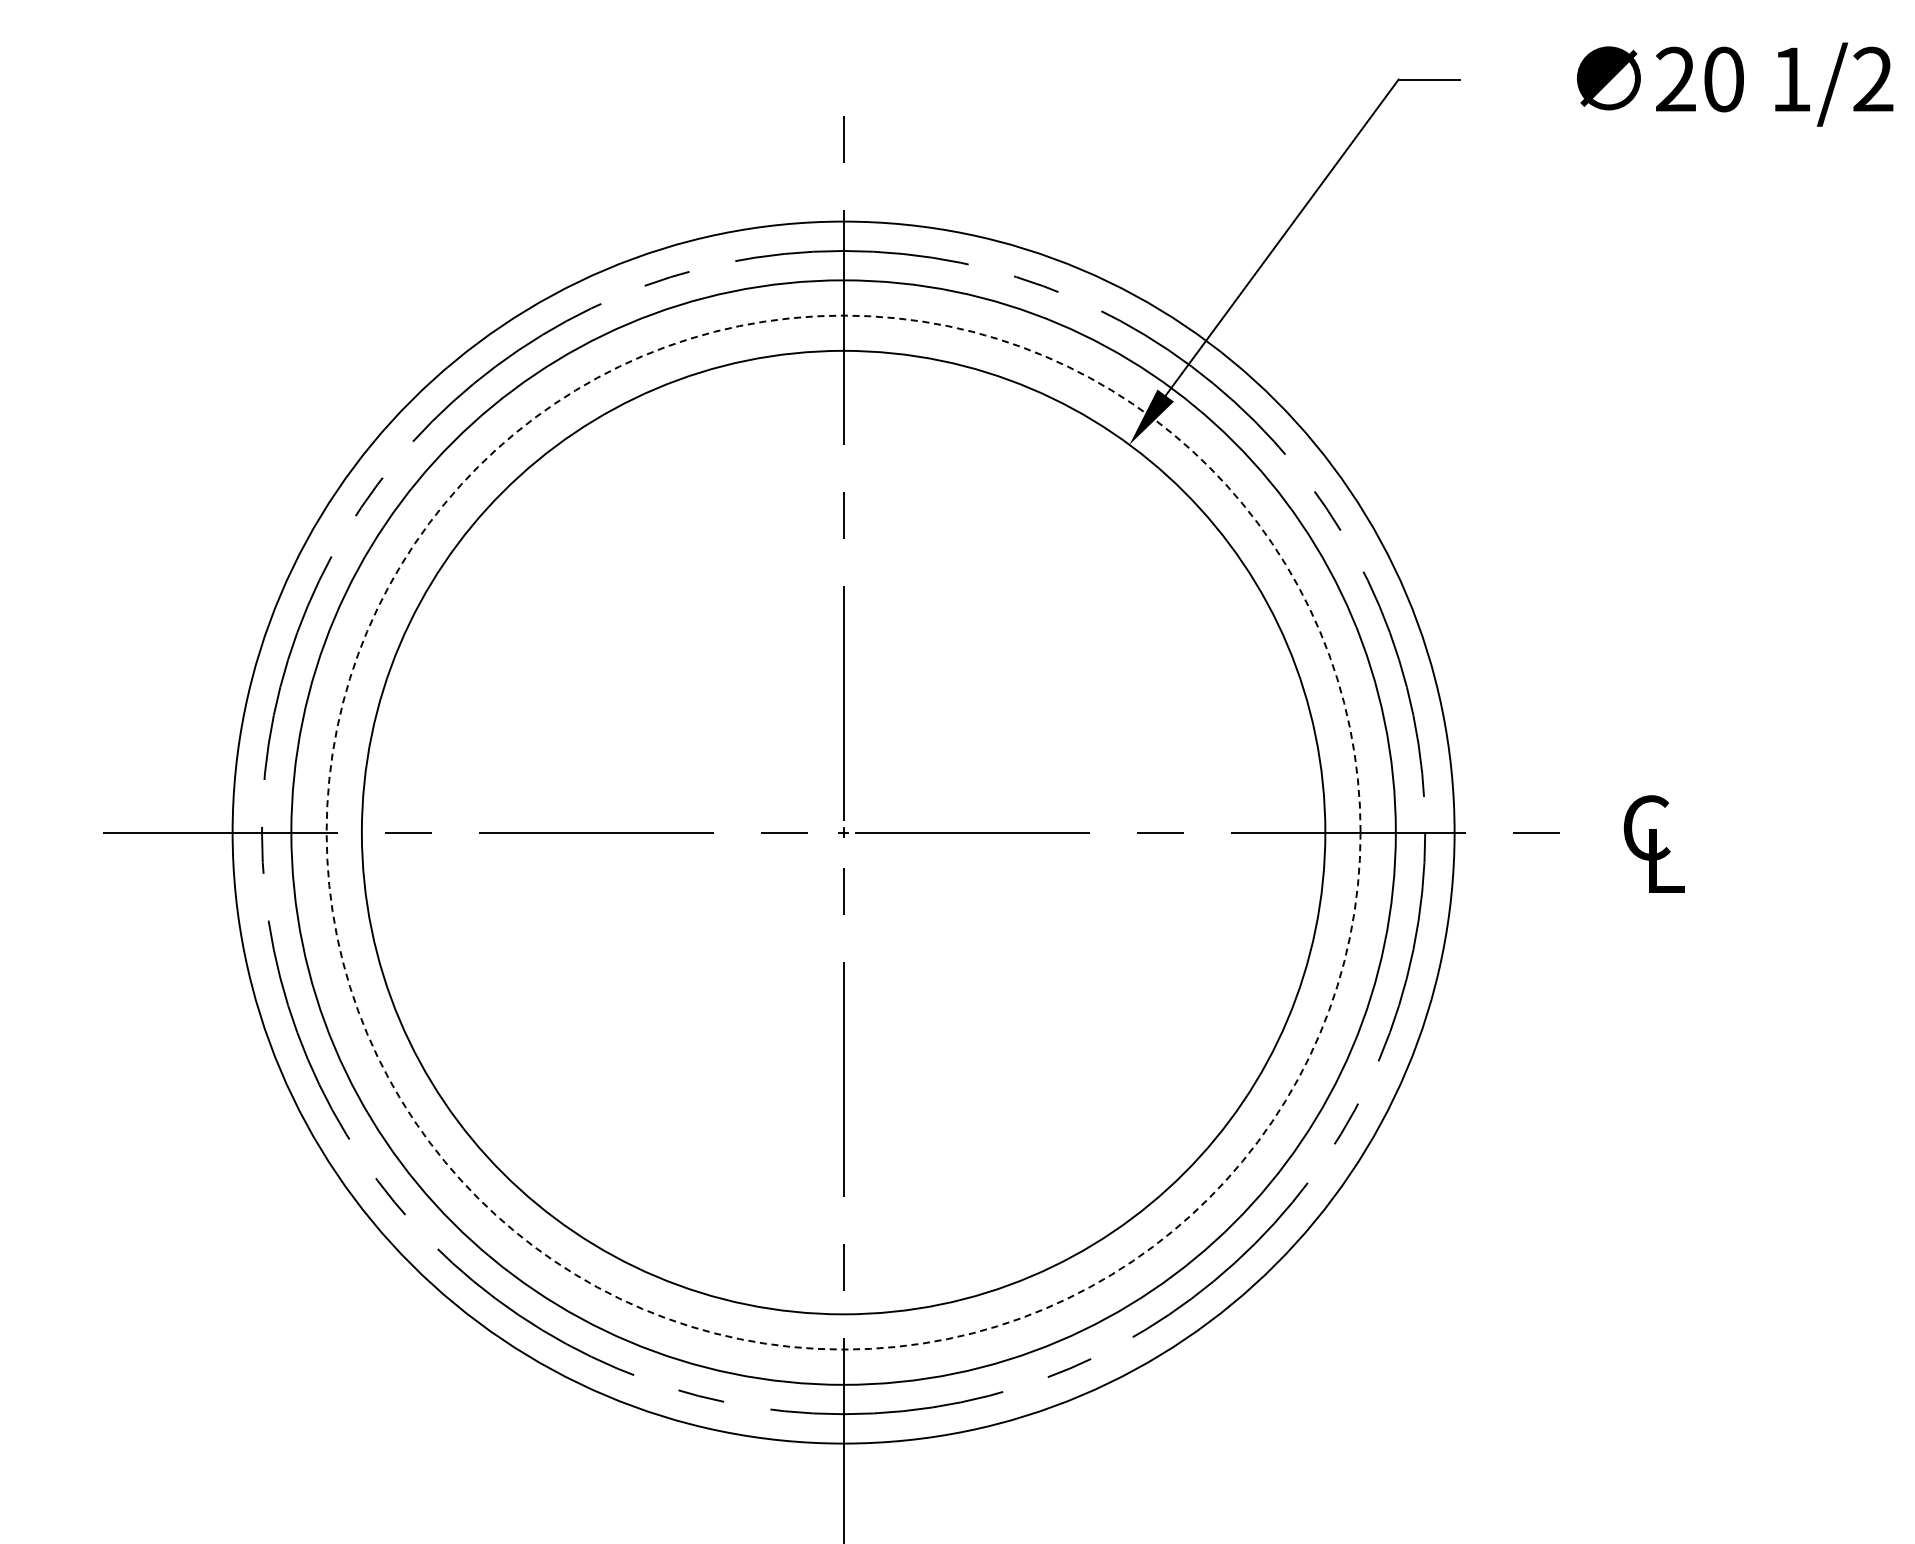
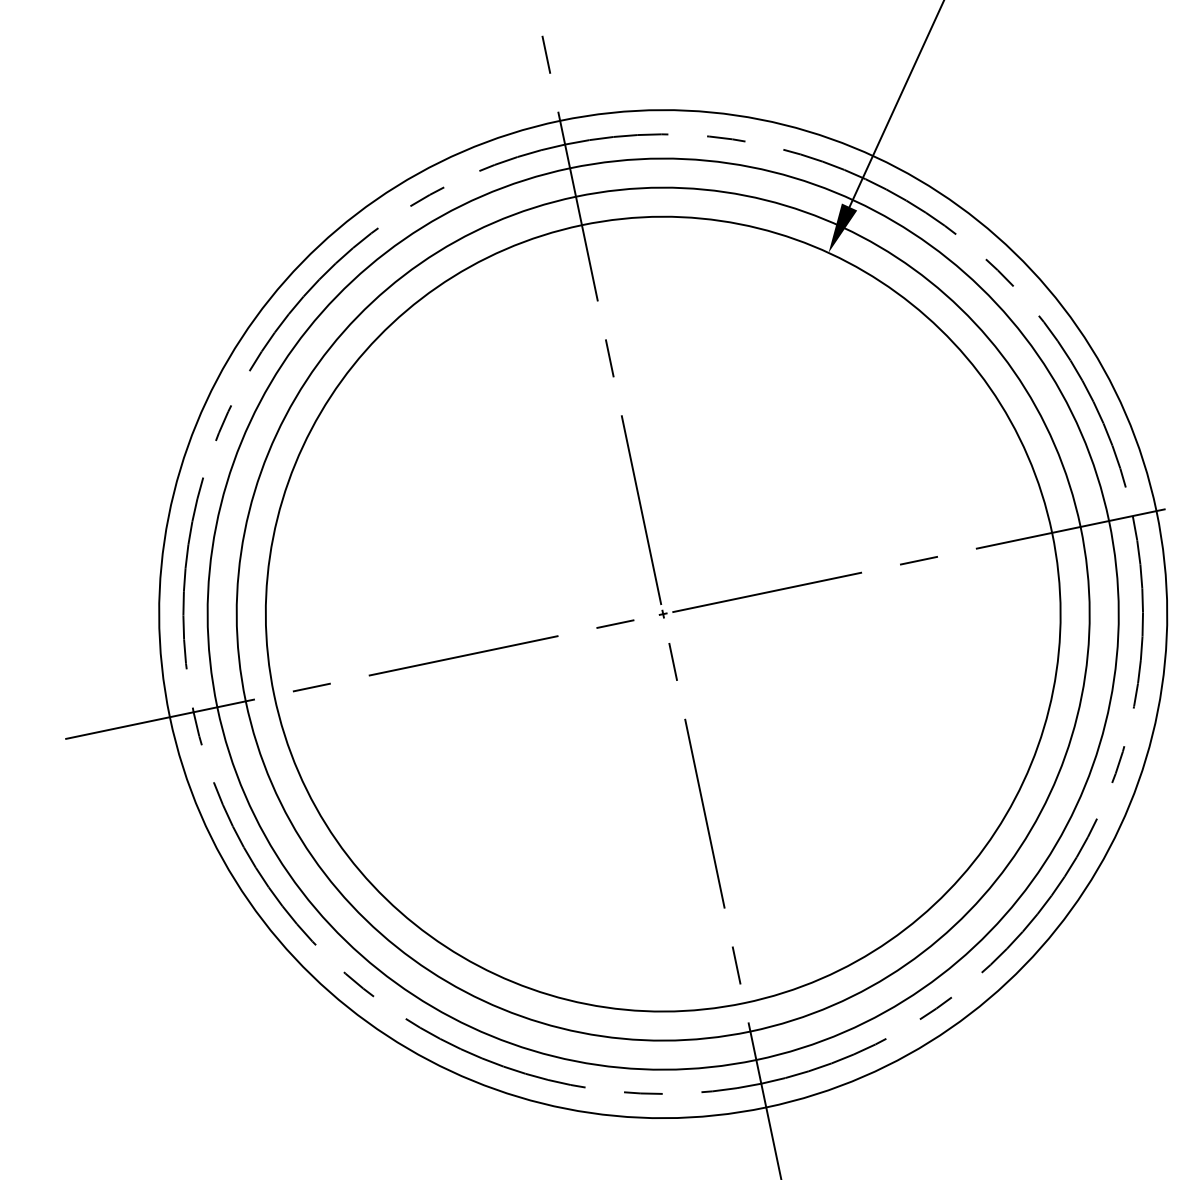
circle: (843, 832) -> (663, 614), dashed -> solid

